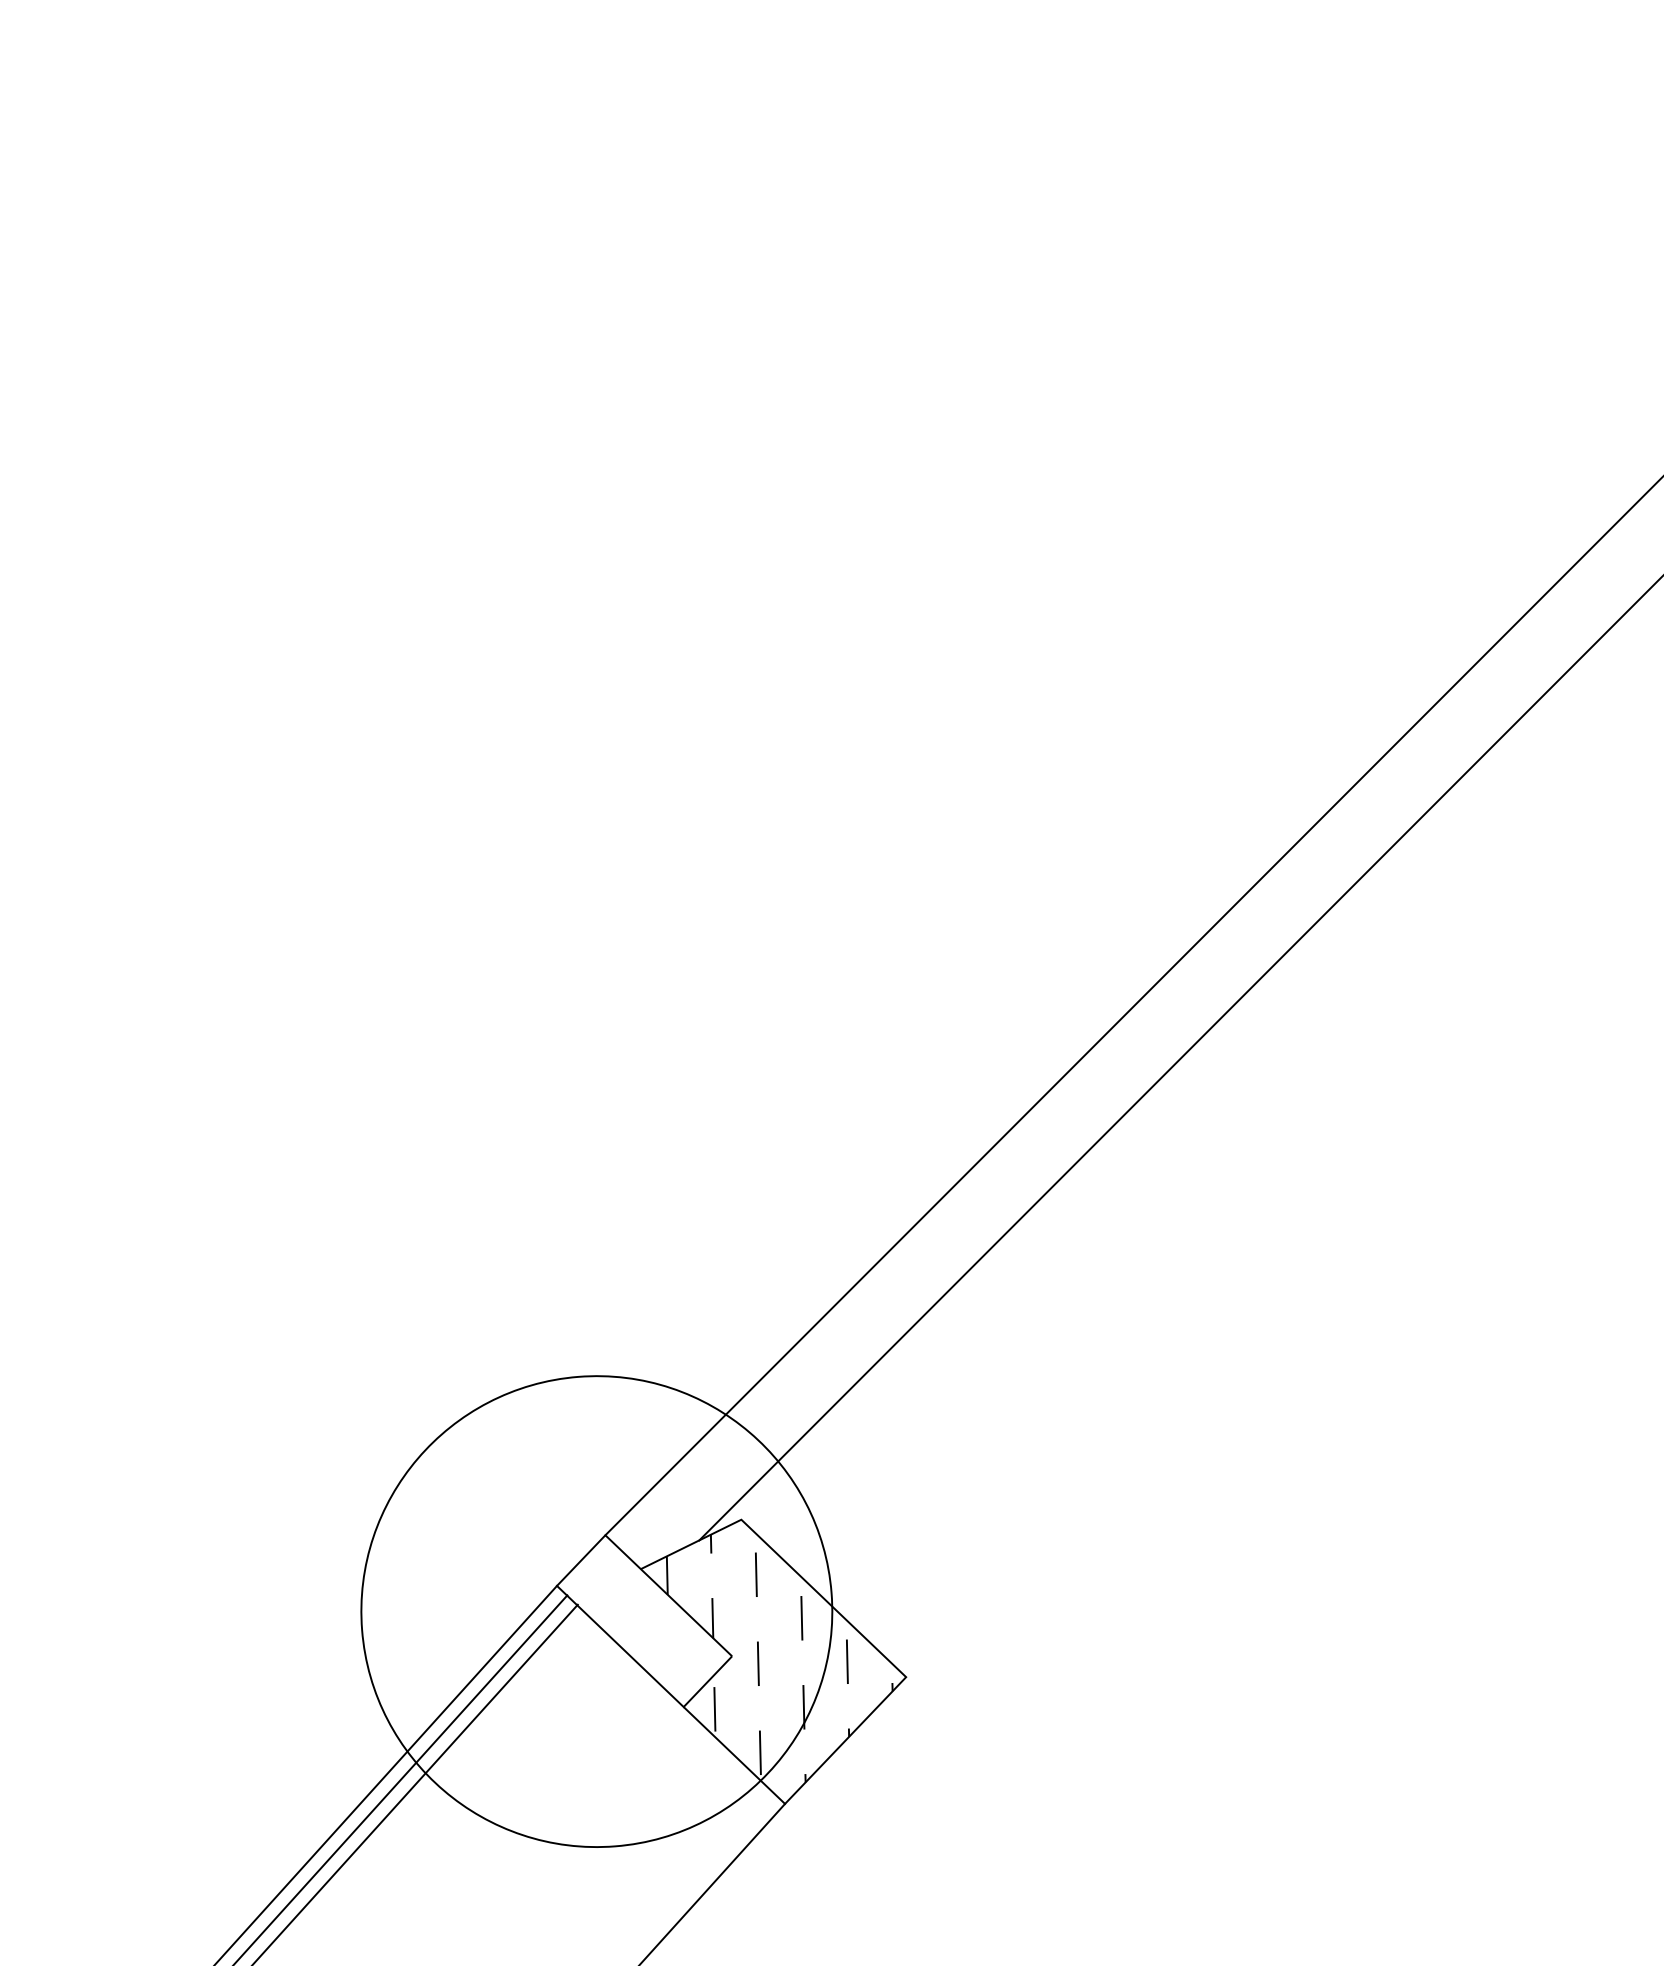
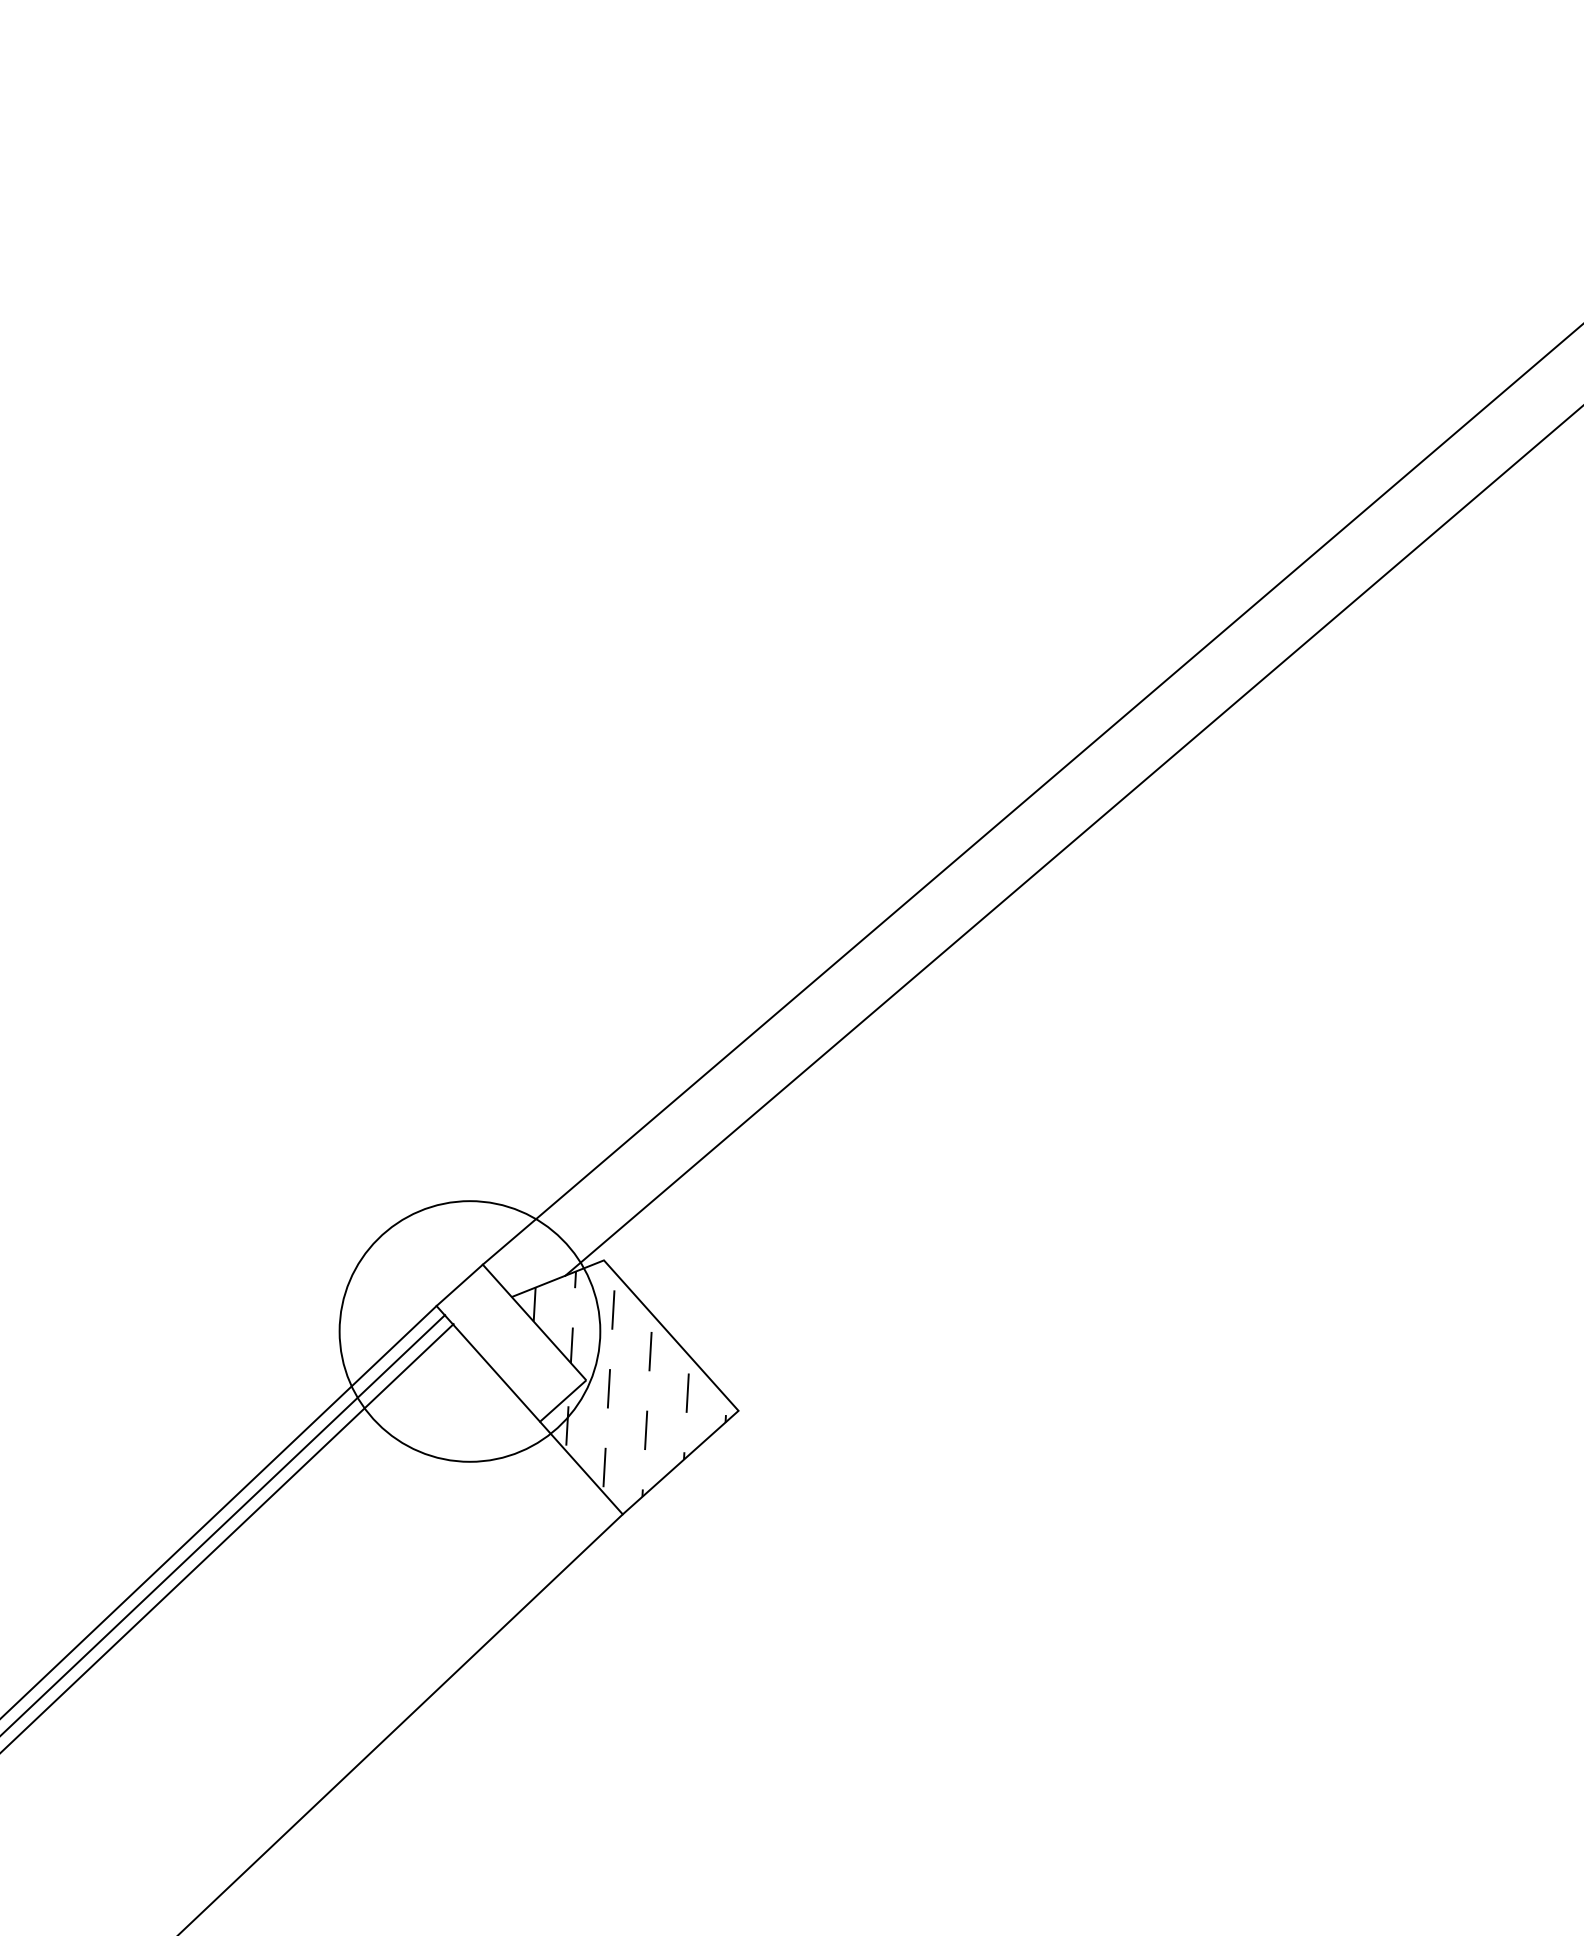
circle: (596, 1611) -> (469, 1331), size x0.62

